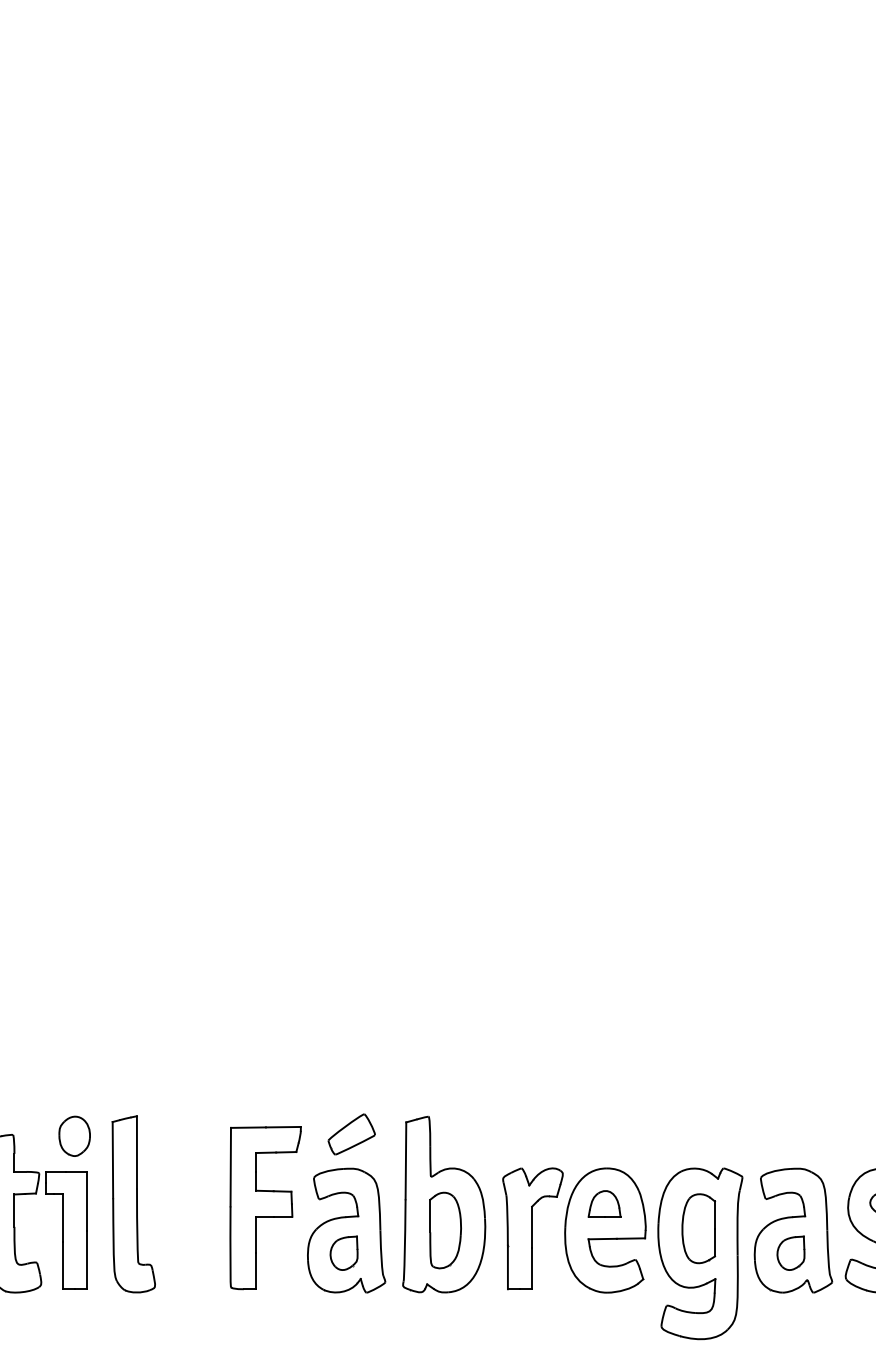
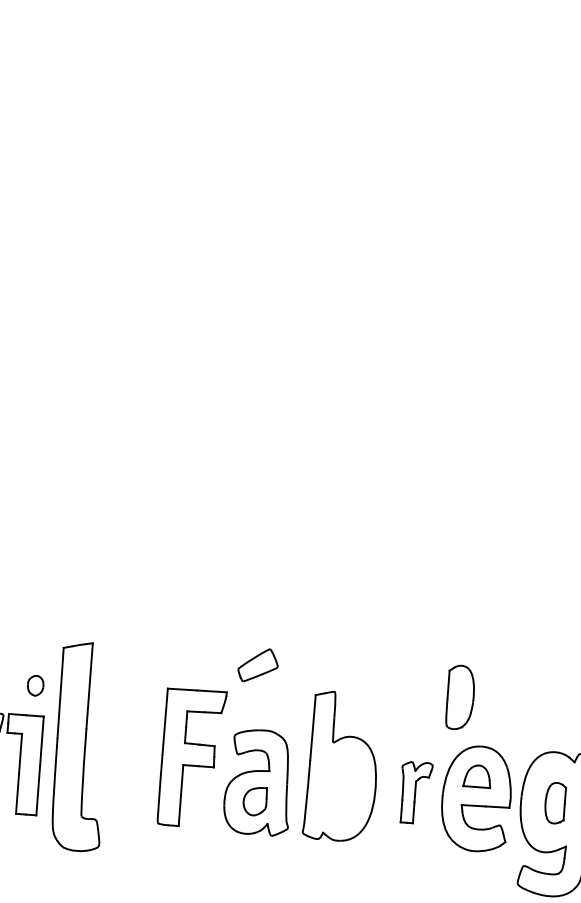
part: (351, 1134) -> (258, 665), moved
part: (74, 1135) -> (35, 685), size x0.6
part: (133, 1204) -> (80, 746), size x1.4
part: (532, 1228) -> (415, 792), size x0.6
part: (698, 1228) -> (554, 802), size x0.7
part: (445, 1230) -> (460, 697), moved

